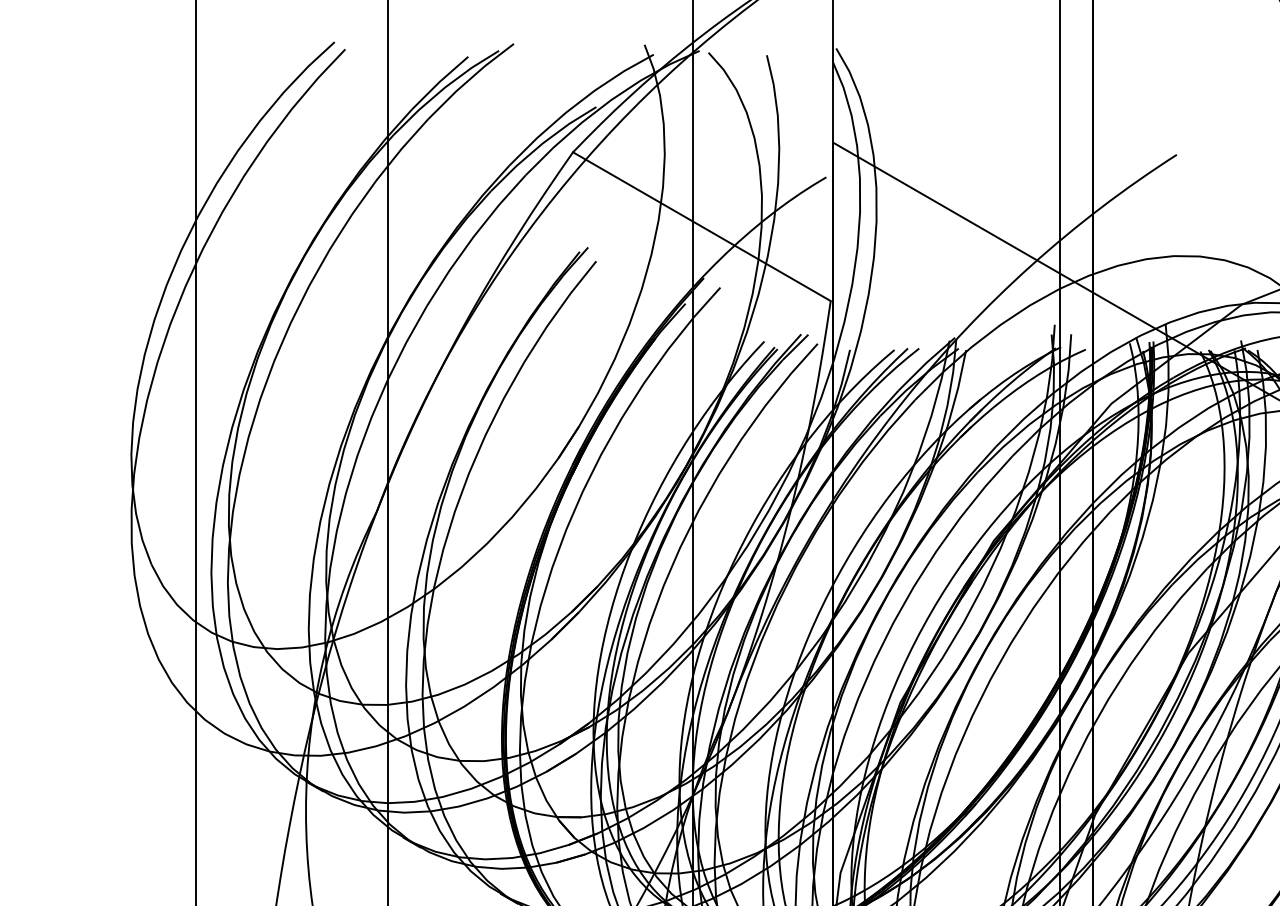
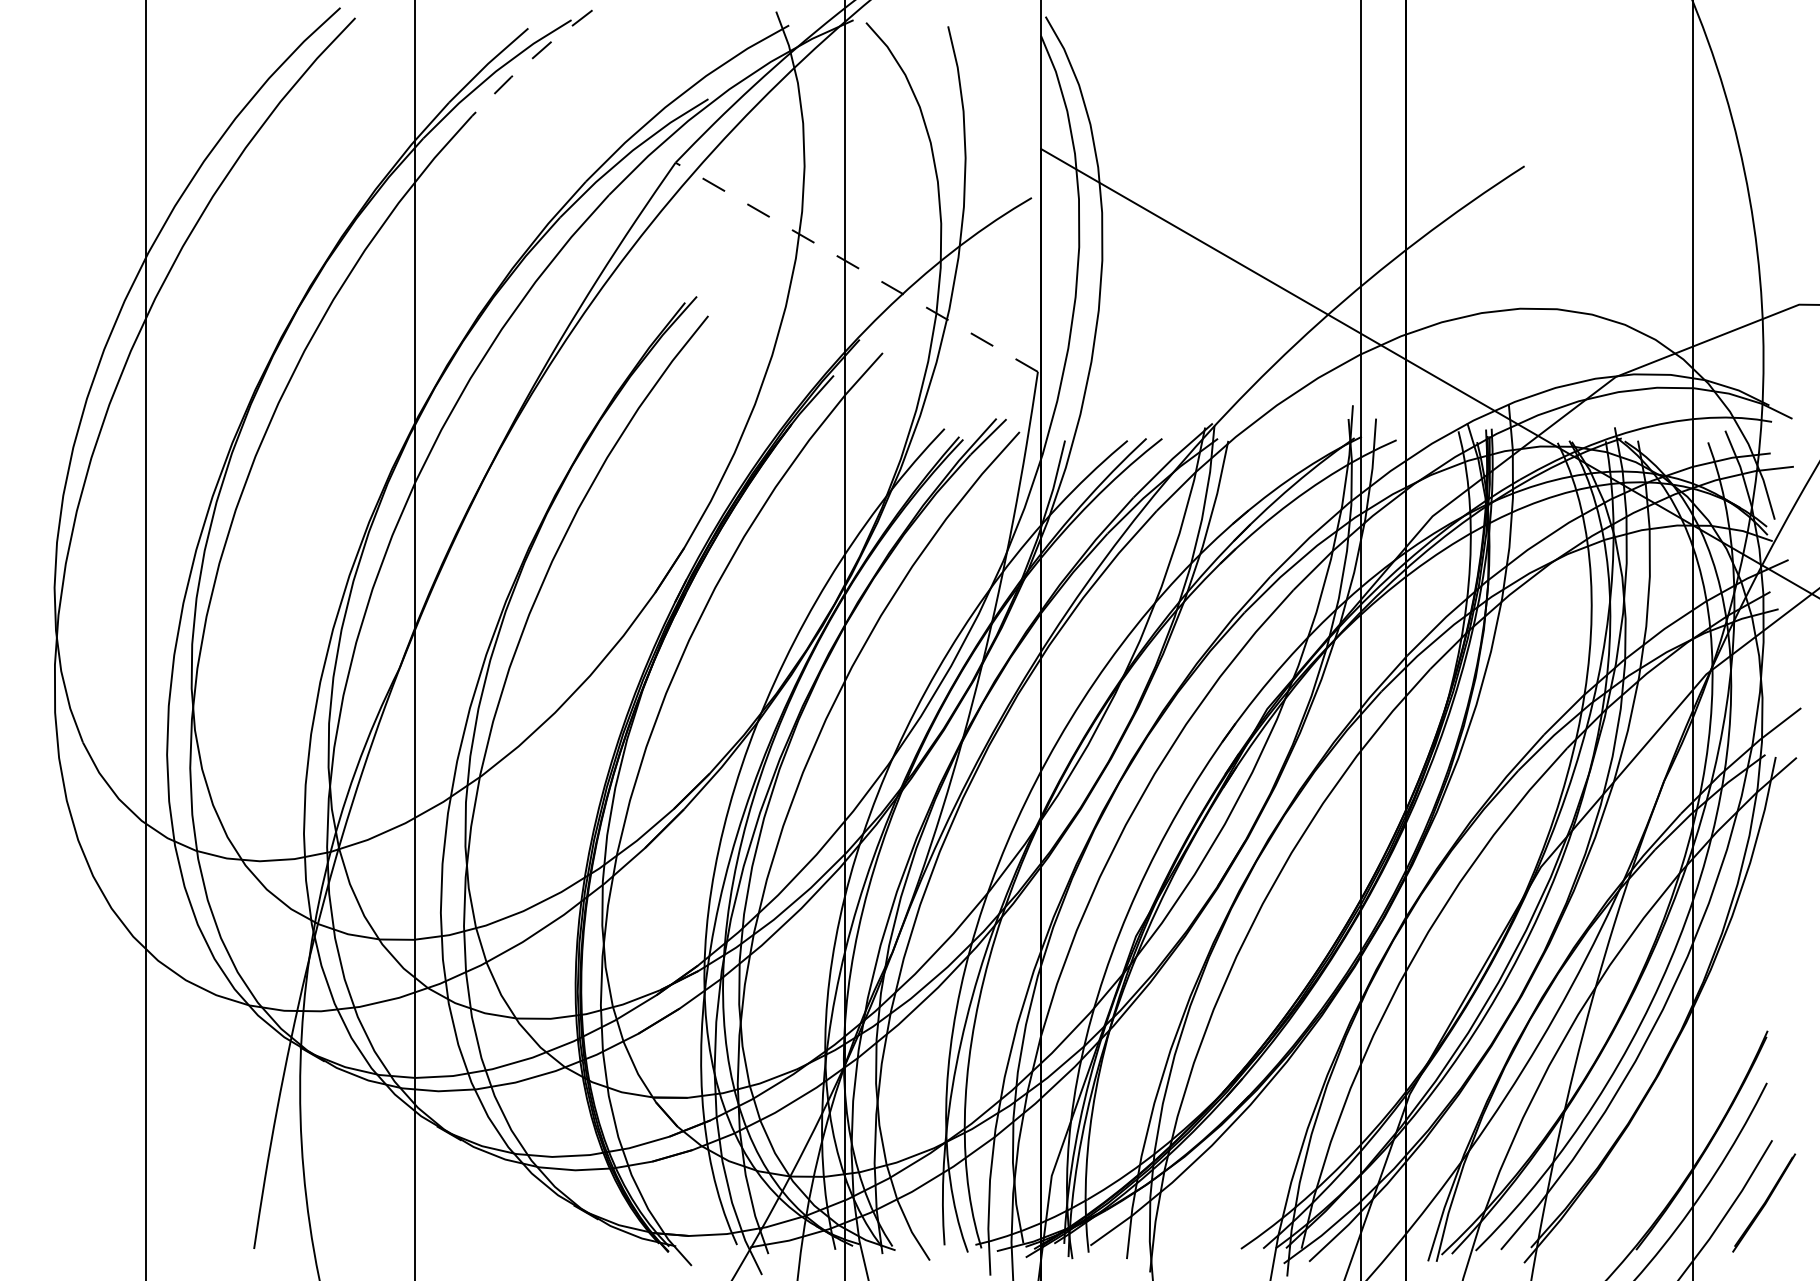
line: (469, 79) -> (529, 60), solid -> dashed
line: (701, 226) -> (856, 267), solid -> dashed

